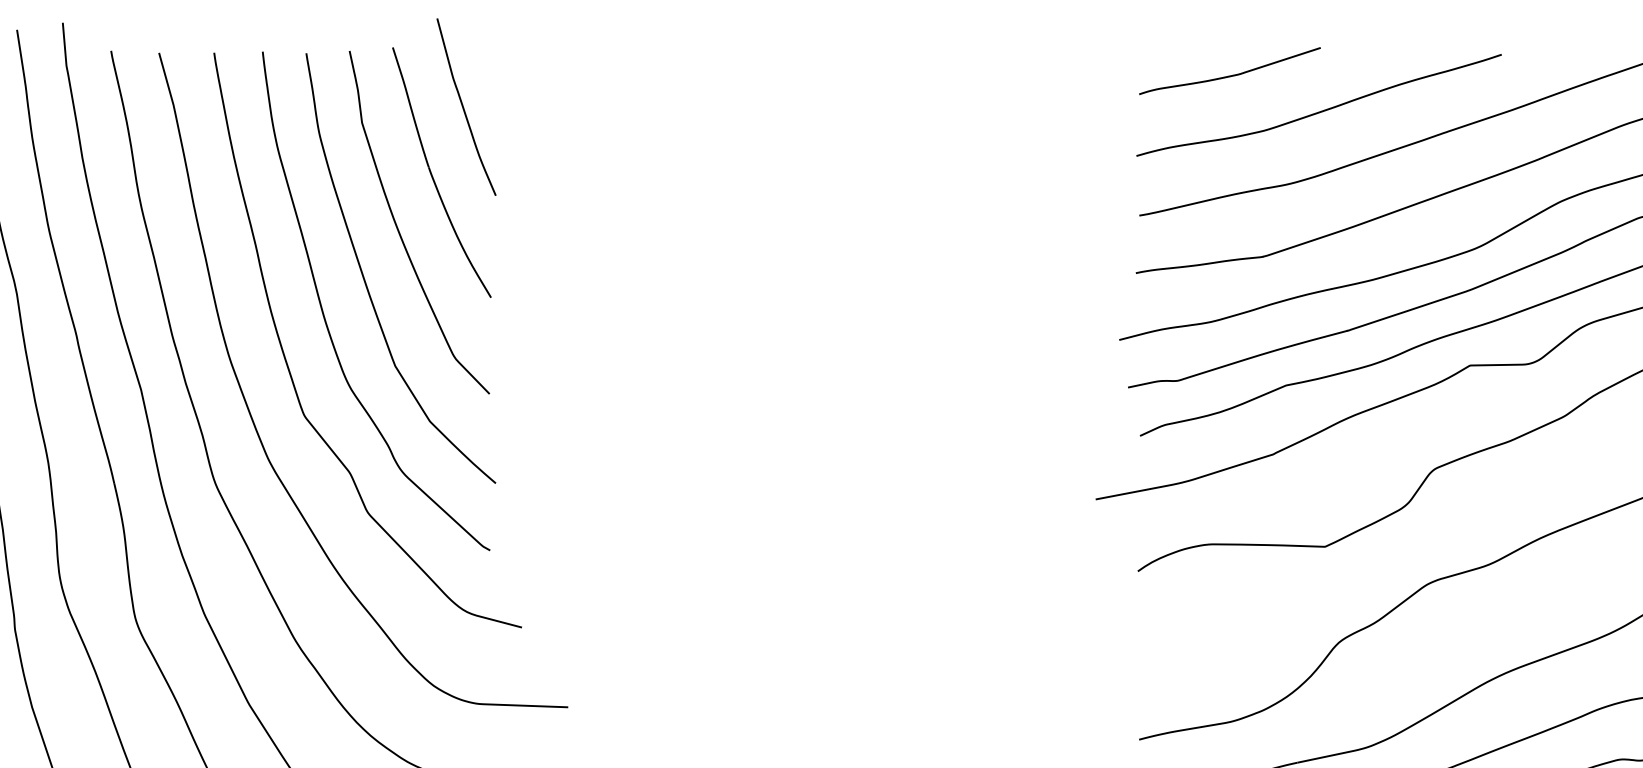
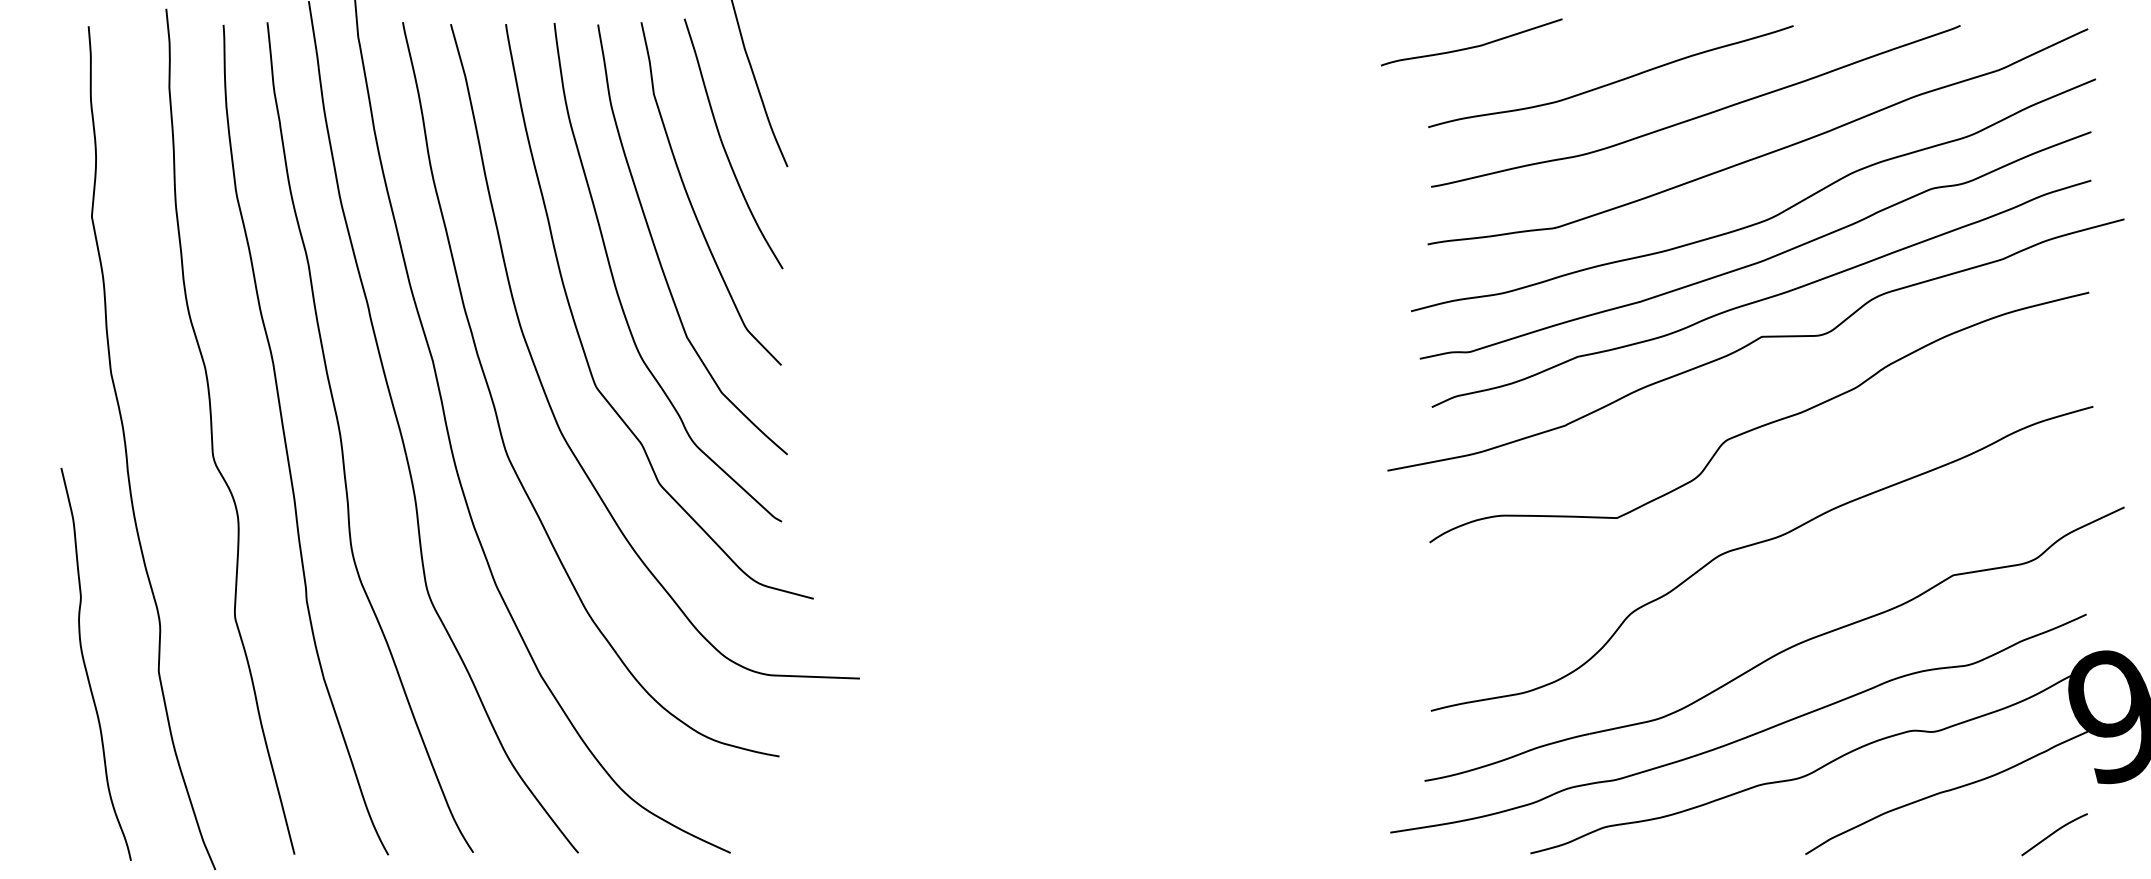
curve: (1229, 75) -> (1471, 46), moved

